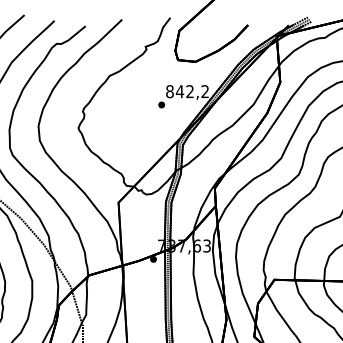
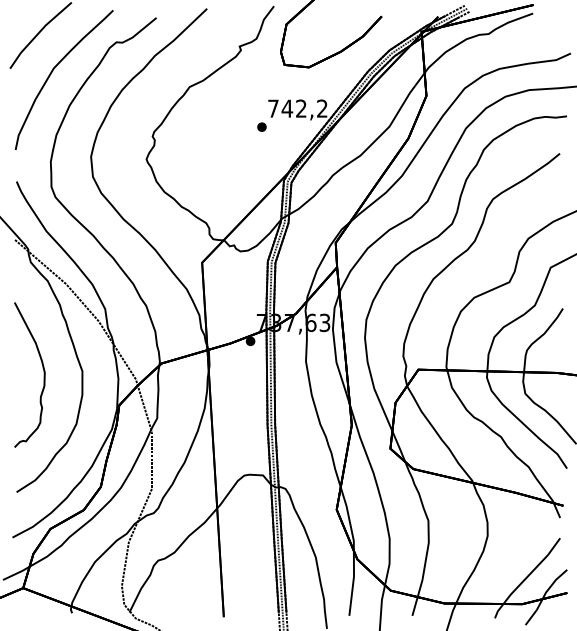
text: (170, 91) -> (273, 108), 842,2 -> 742,2

